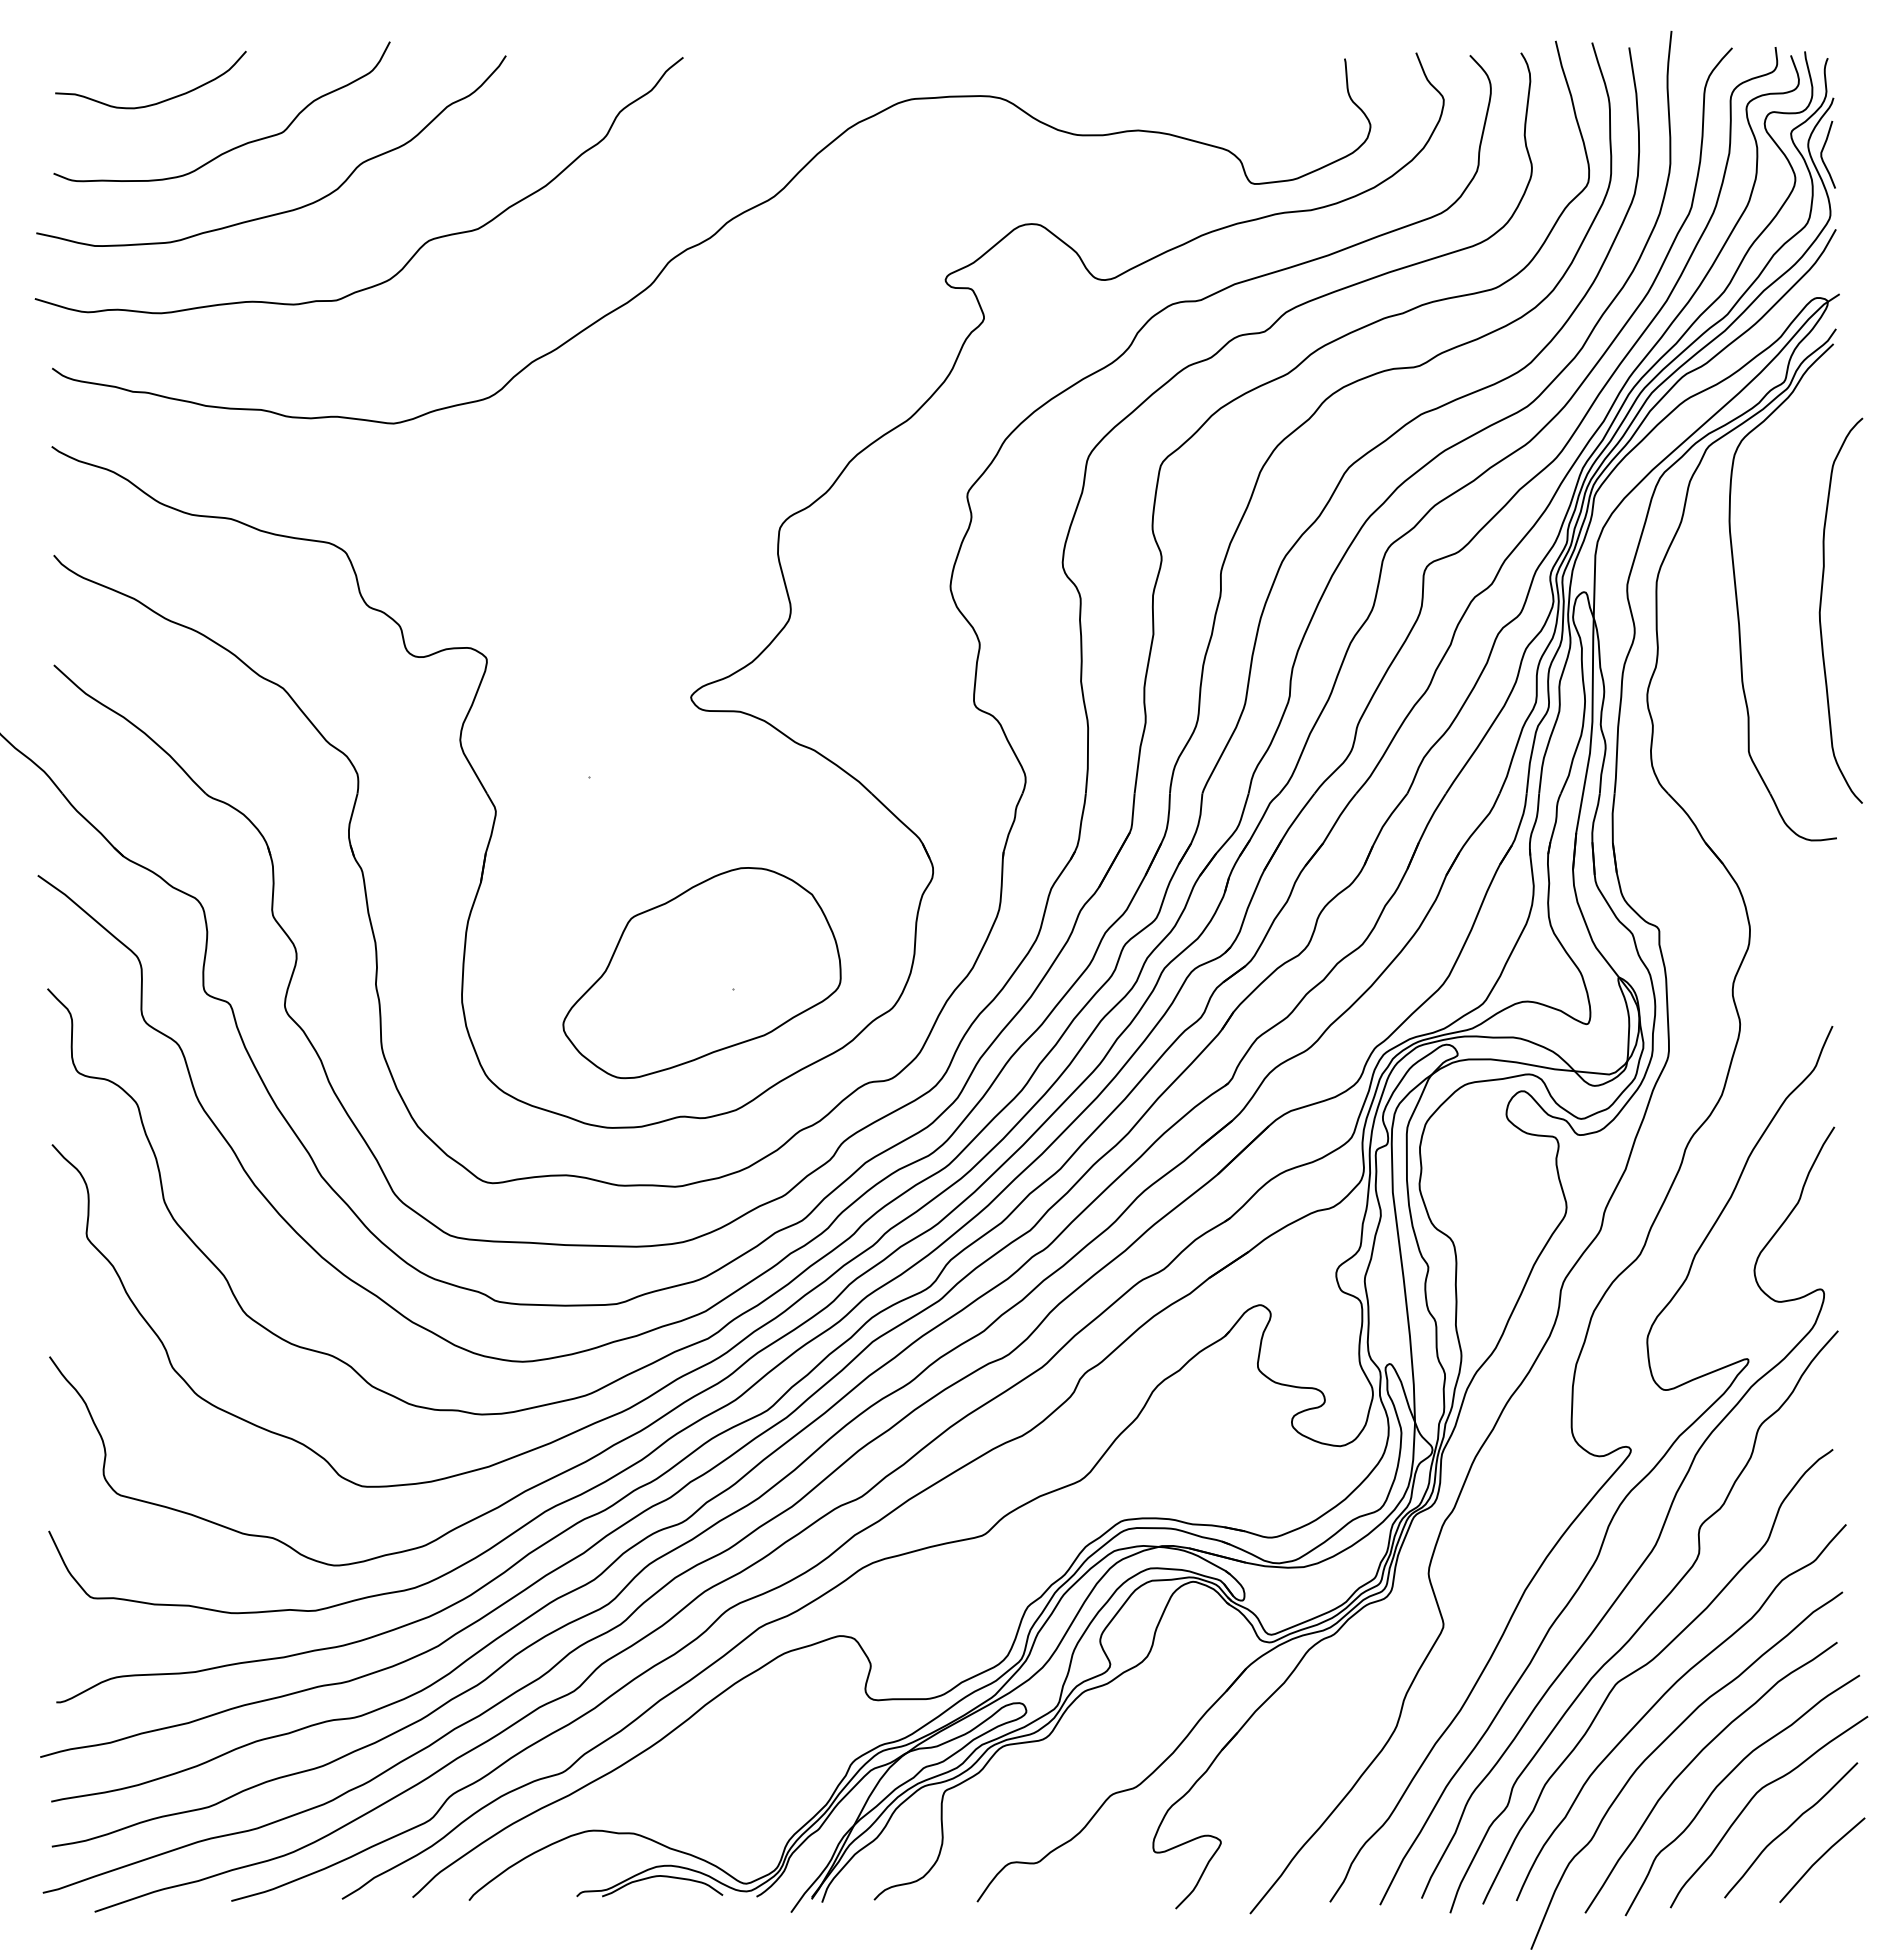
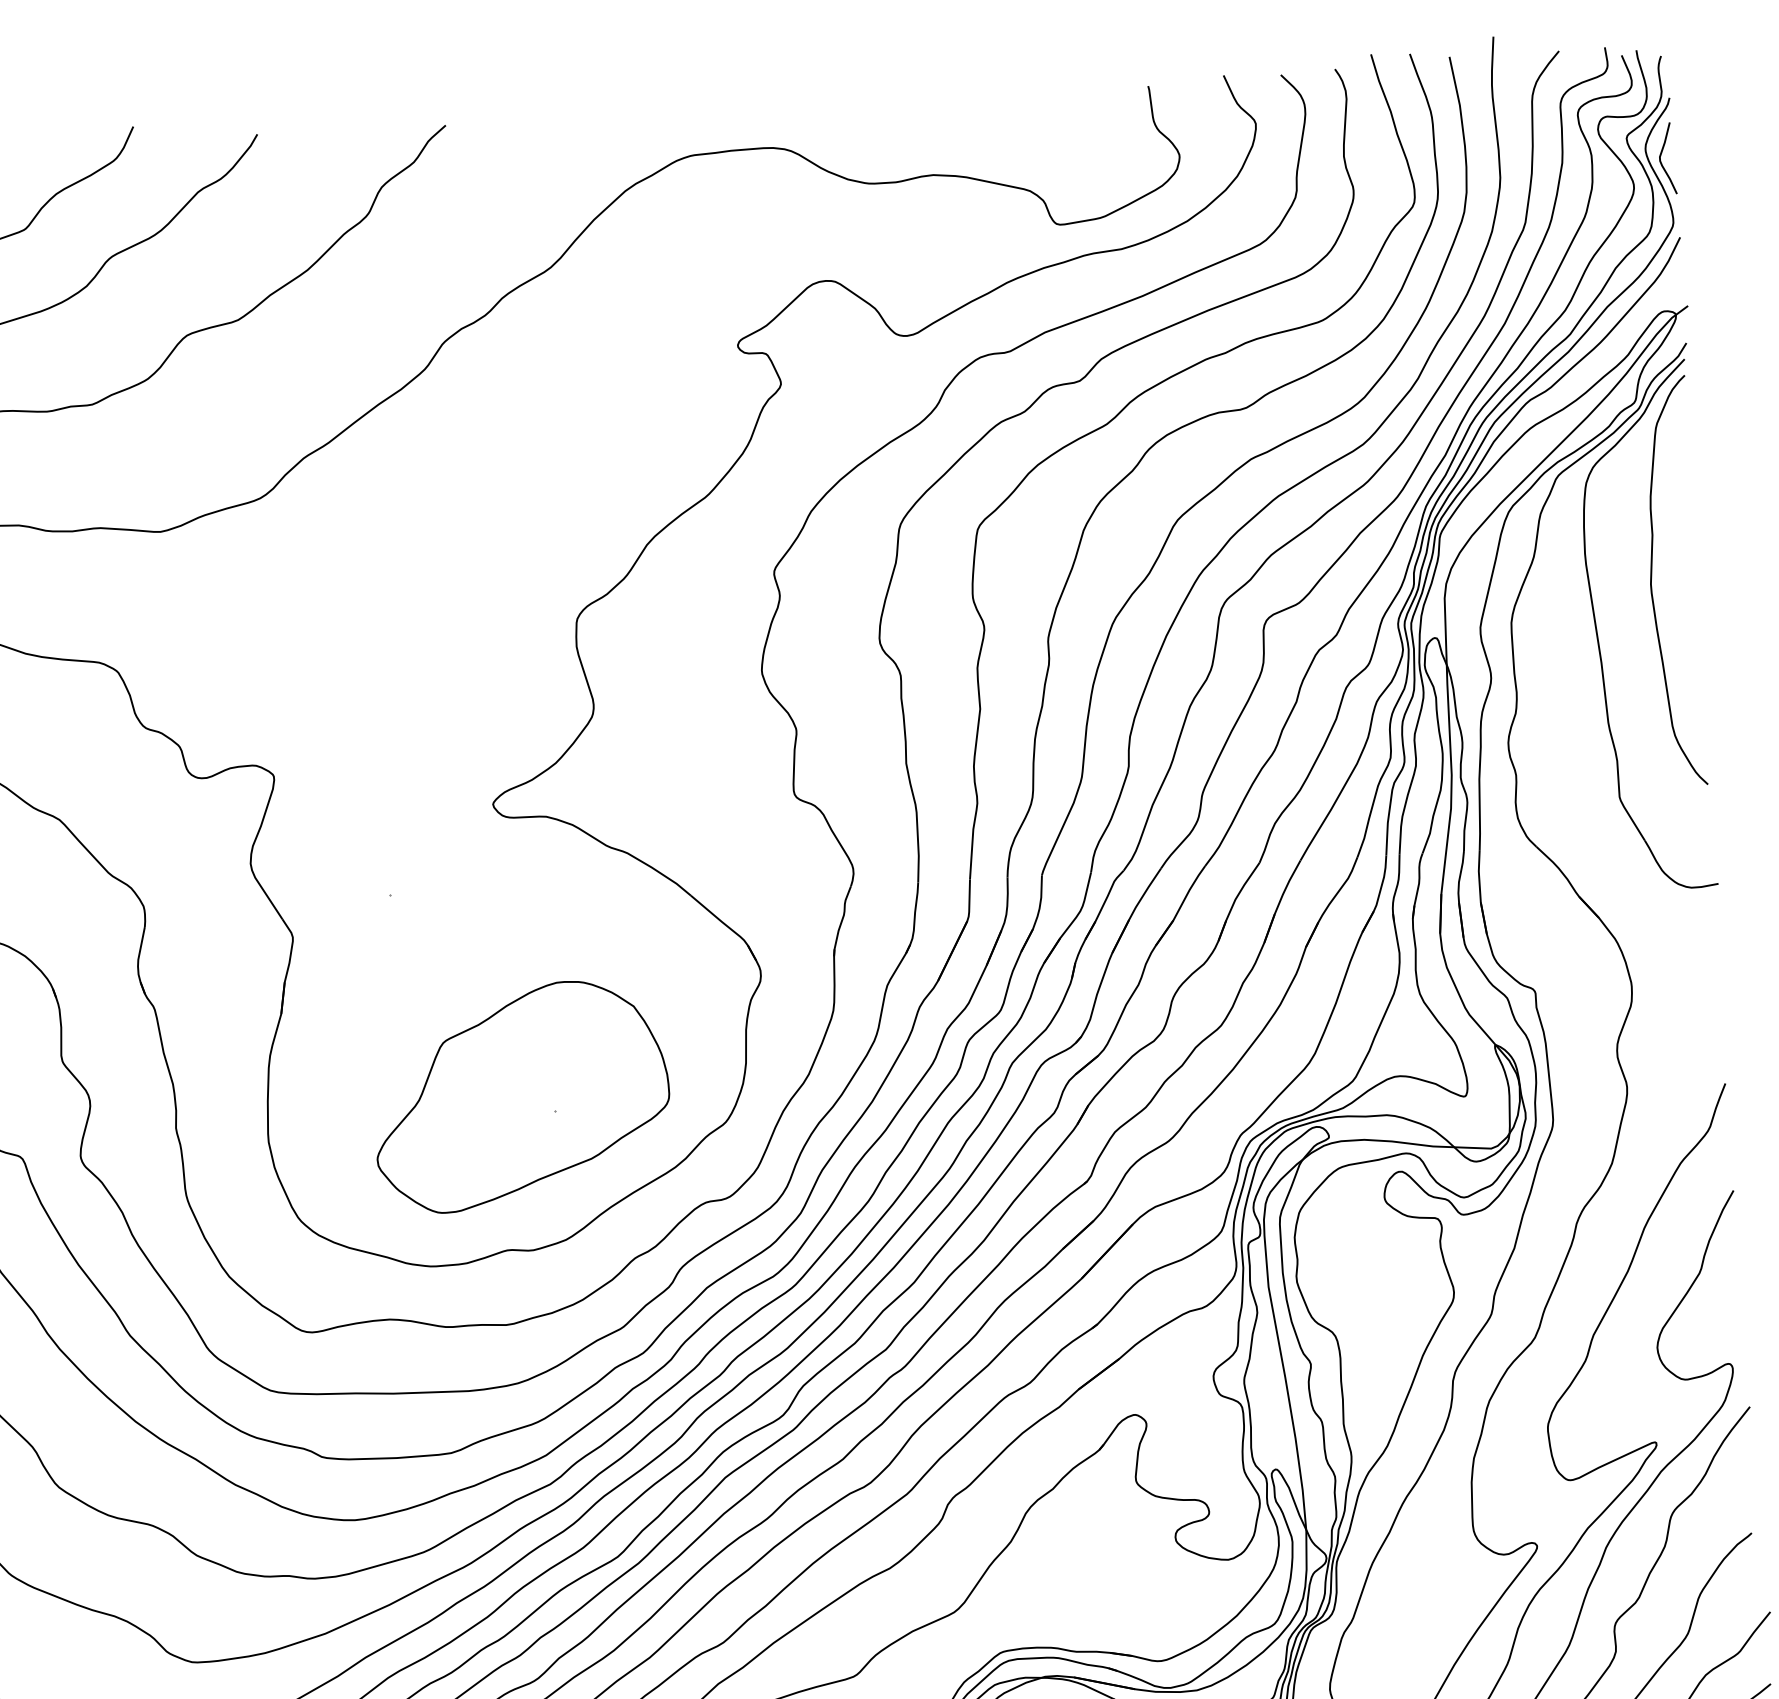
curve: (1821, 607) -> (1652, 578), moved

